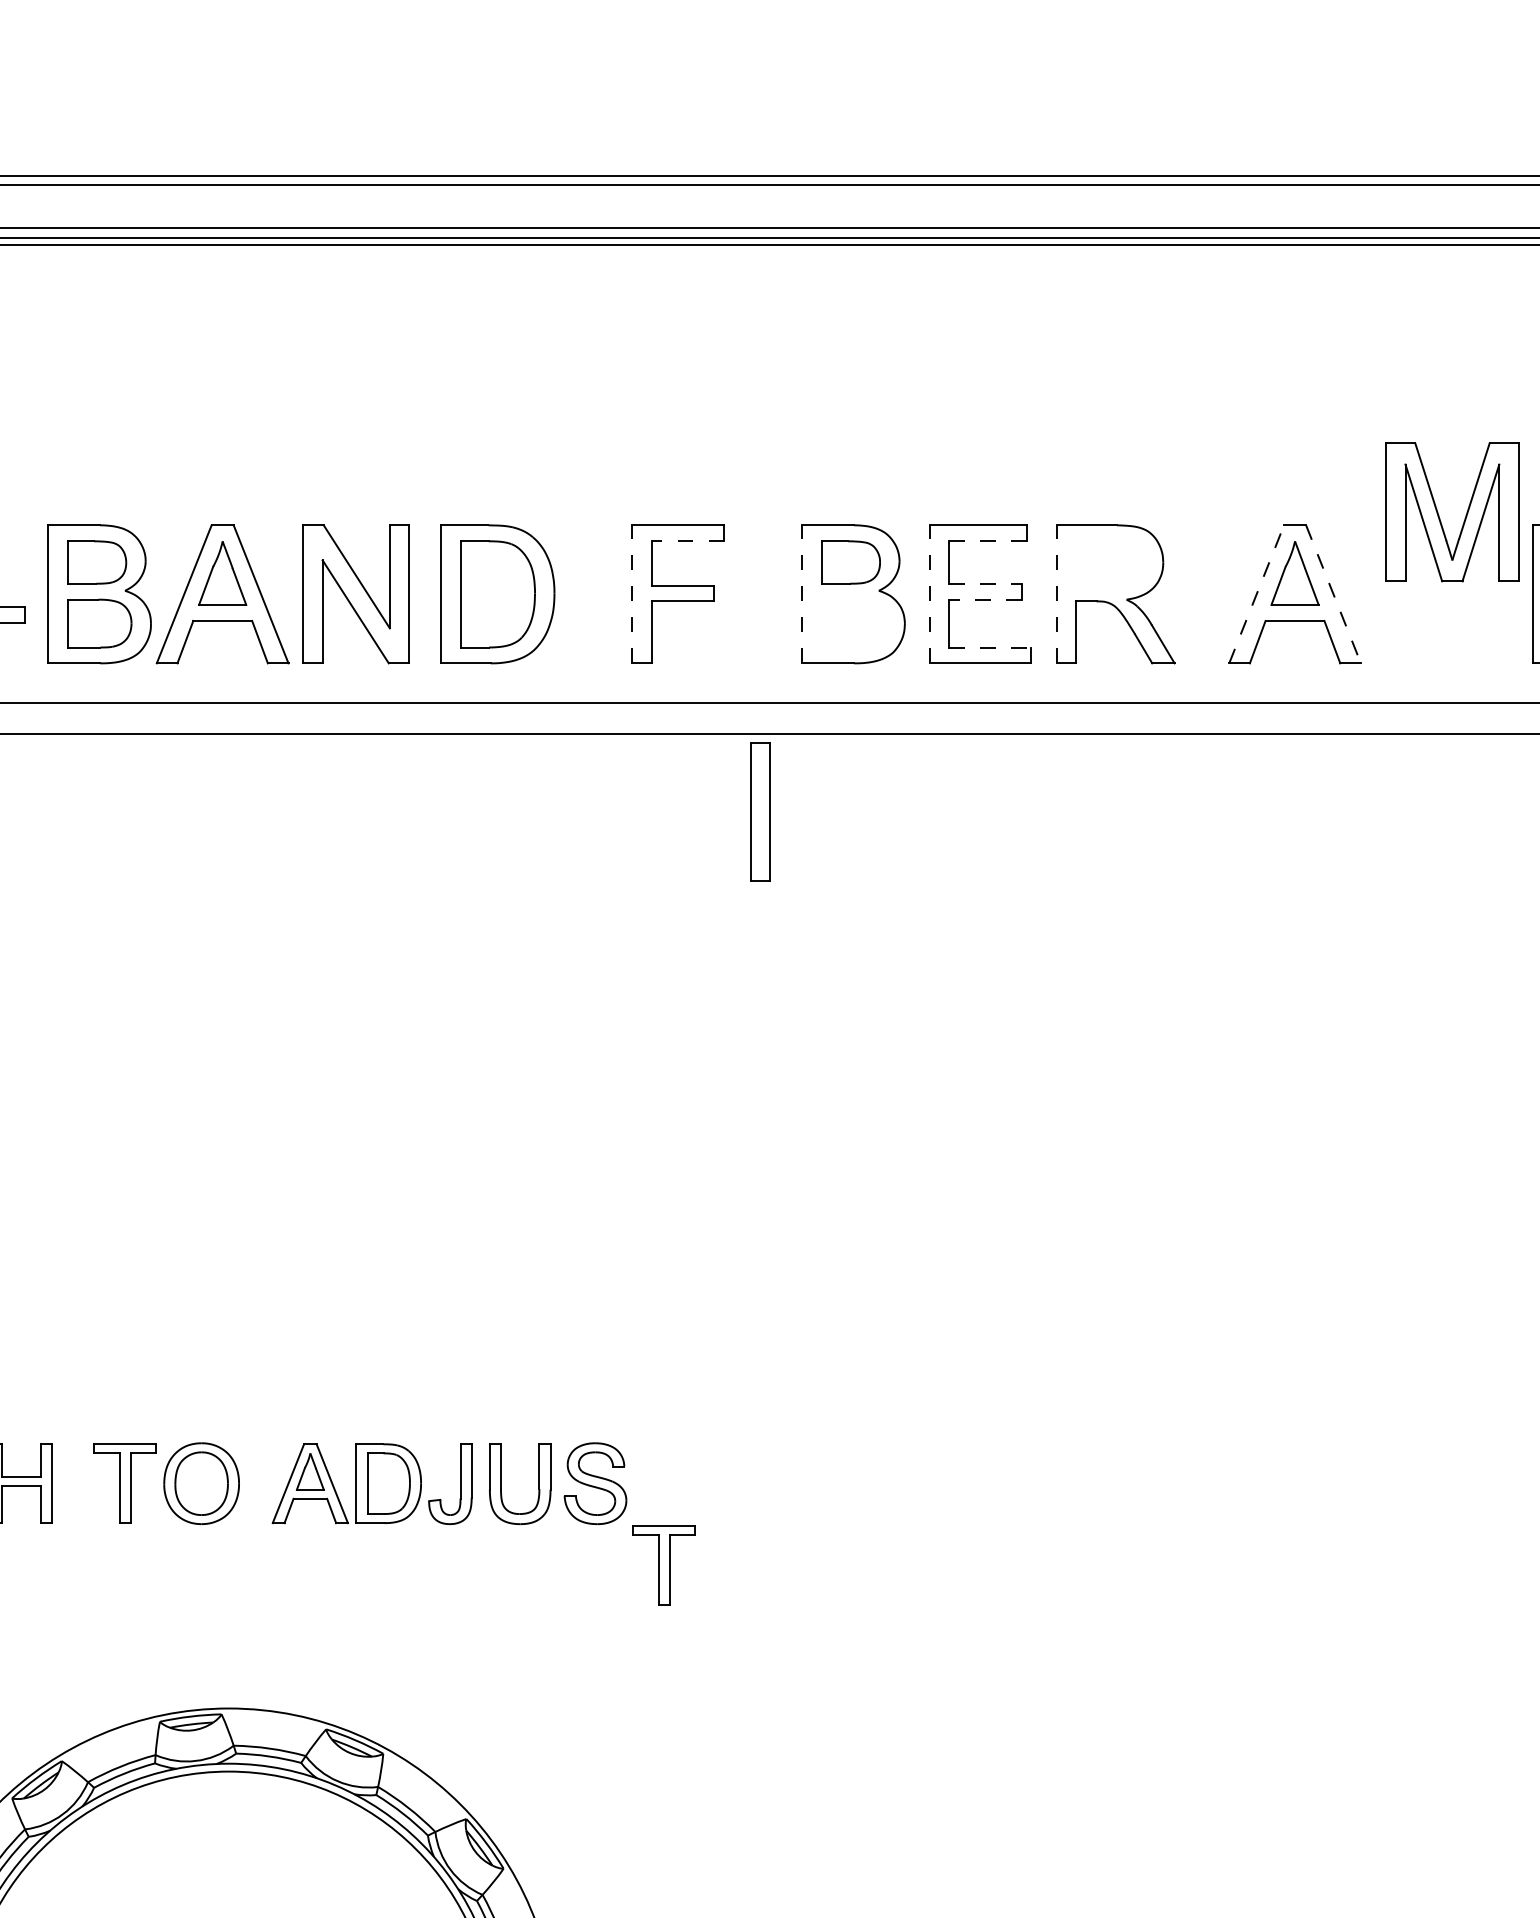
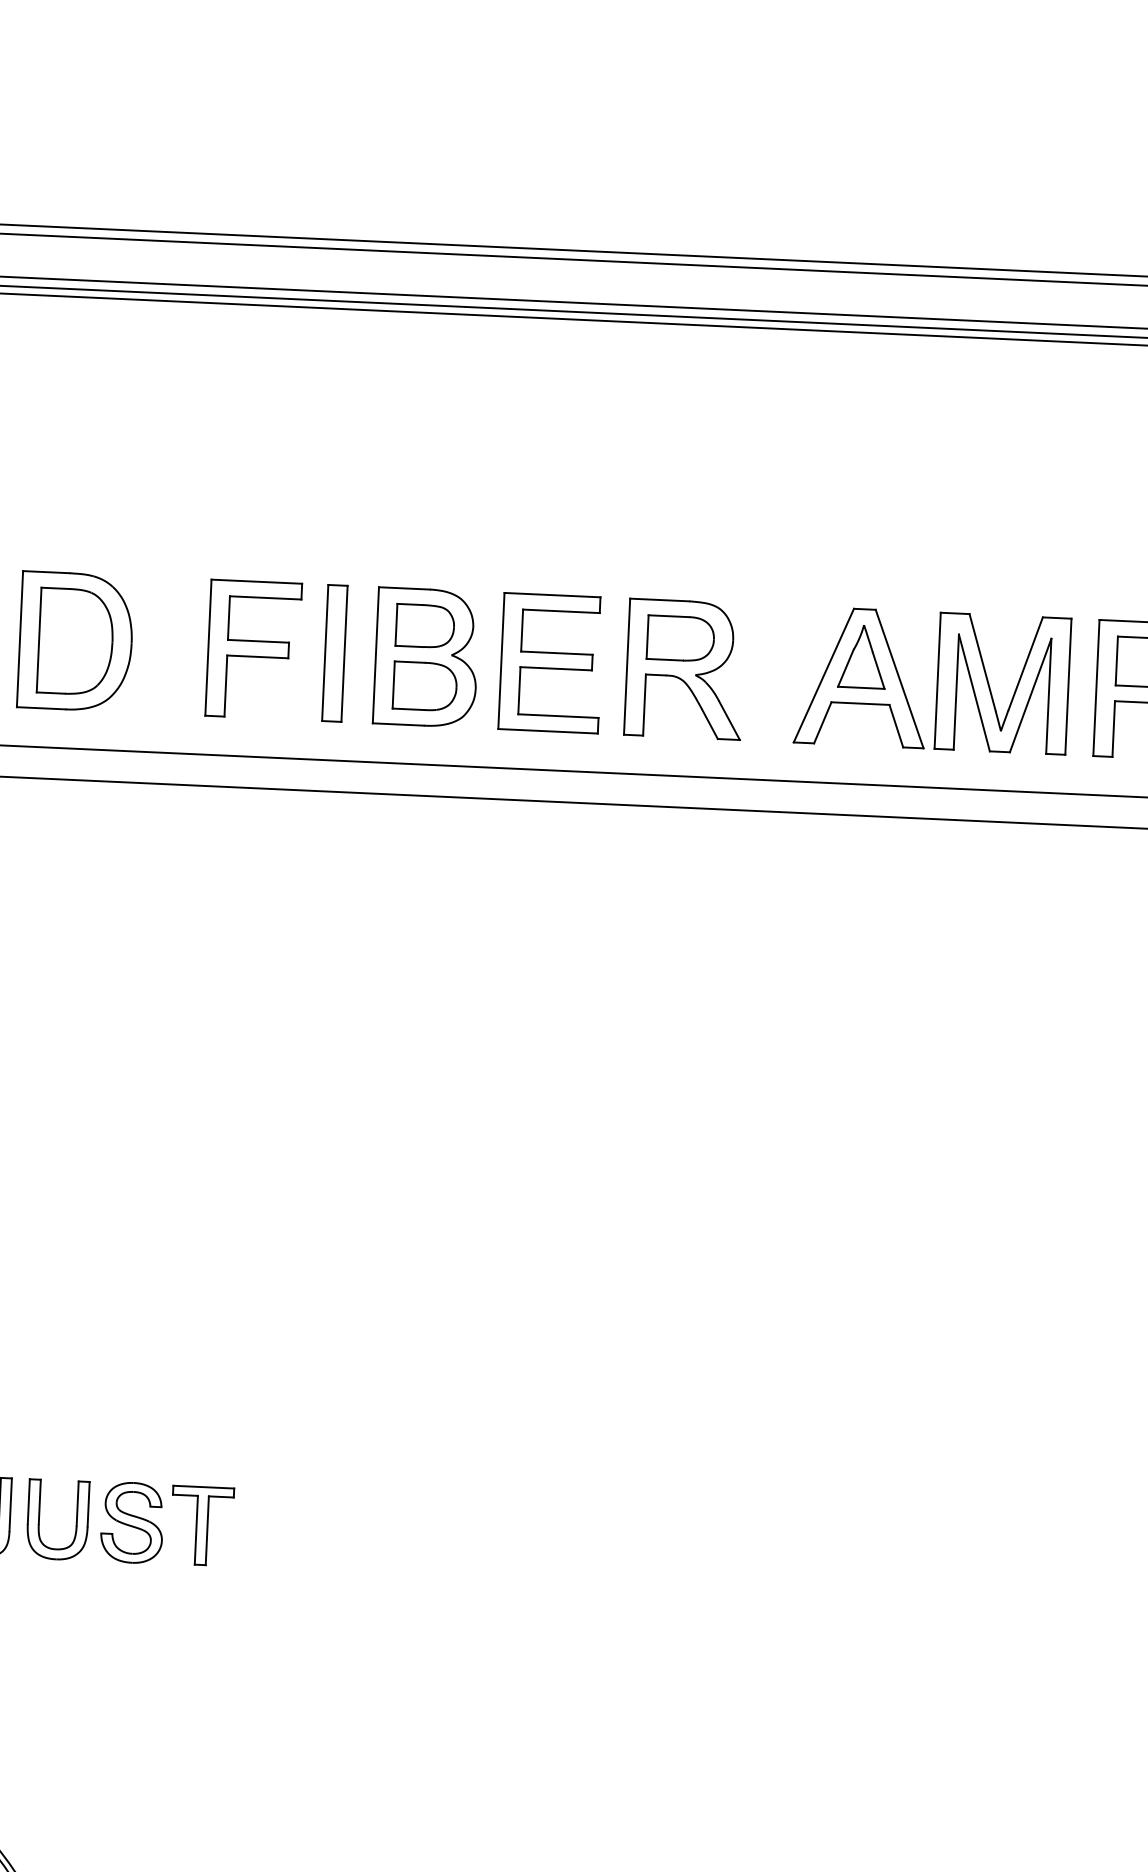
part: (1439, 515) -> (990, 686), moved
line: (687, 541) -> (265, 598), dashed -> solid
line: (988, 541) -> (561, 611), dashed -> solid
part: (1109, 563) -> (680, 638), added
line: (985, 583) -> (557, 652), dashed -> solid
line: (632, 593) -> (208, 646), dashed -> solid
line: (802, 593) -> (376, 654), dashed -> solid
line: (929, 593) -> (501, 660), dashed -> solid
line: (1057, 593) -> (627, 665), dashed -> solid
line: (1256, 593) -> (823, 674), dashed -> solid
line: (1333, 594) -> (899, 679), dashed -> solid
line: (984, 599) -> (555, 668), dashed -> solid
part: (853, 623) -> (425, 686), added
line: (989, 647) -> (558, 716), dashed -> solid
part: (760, 811) -> (334, 652), moved
part: (663, 1565) -> (201, 1525), moved

